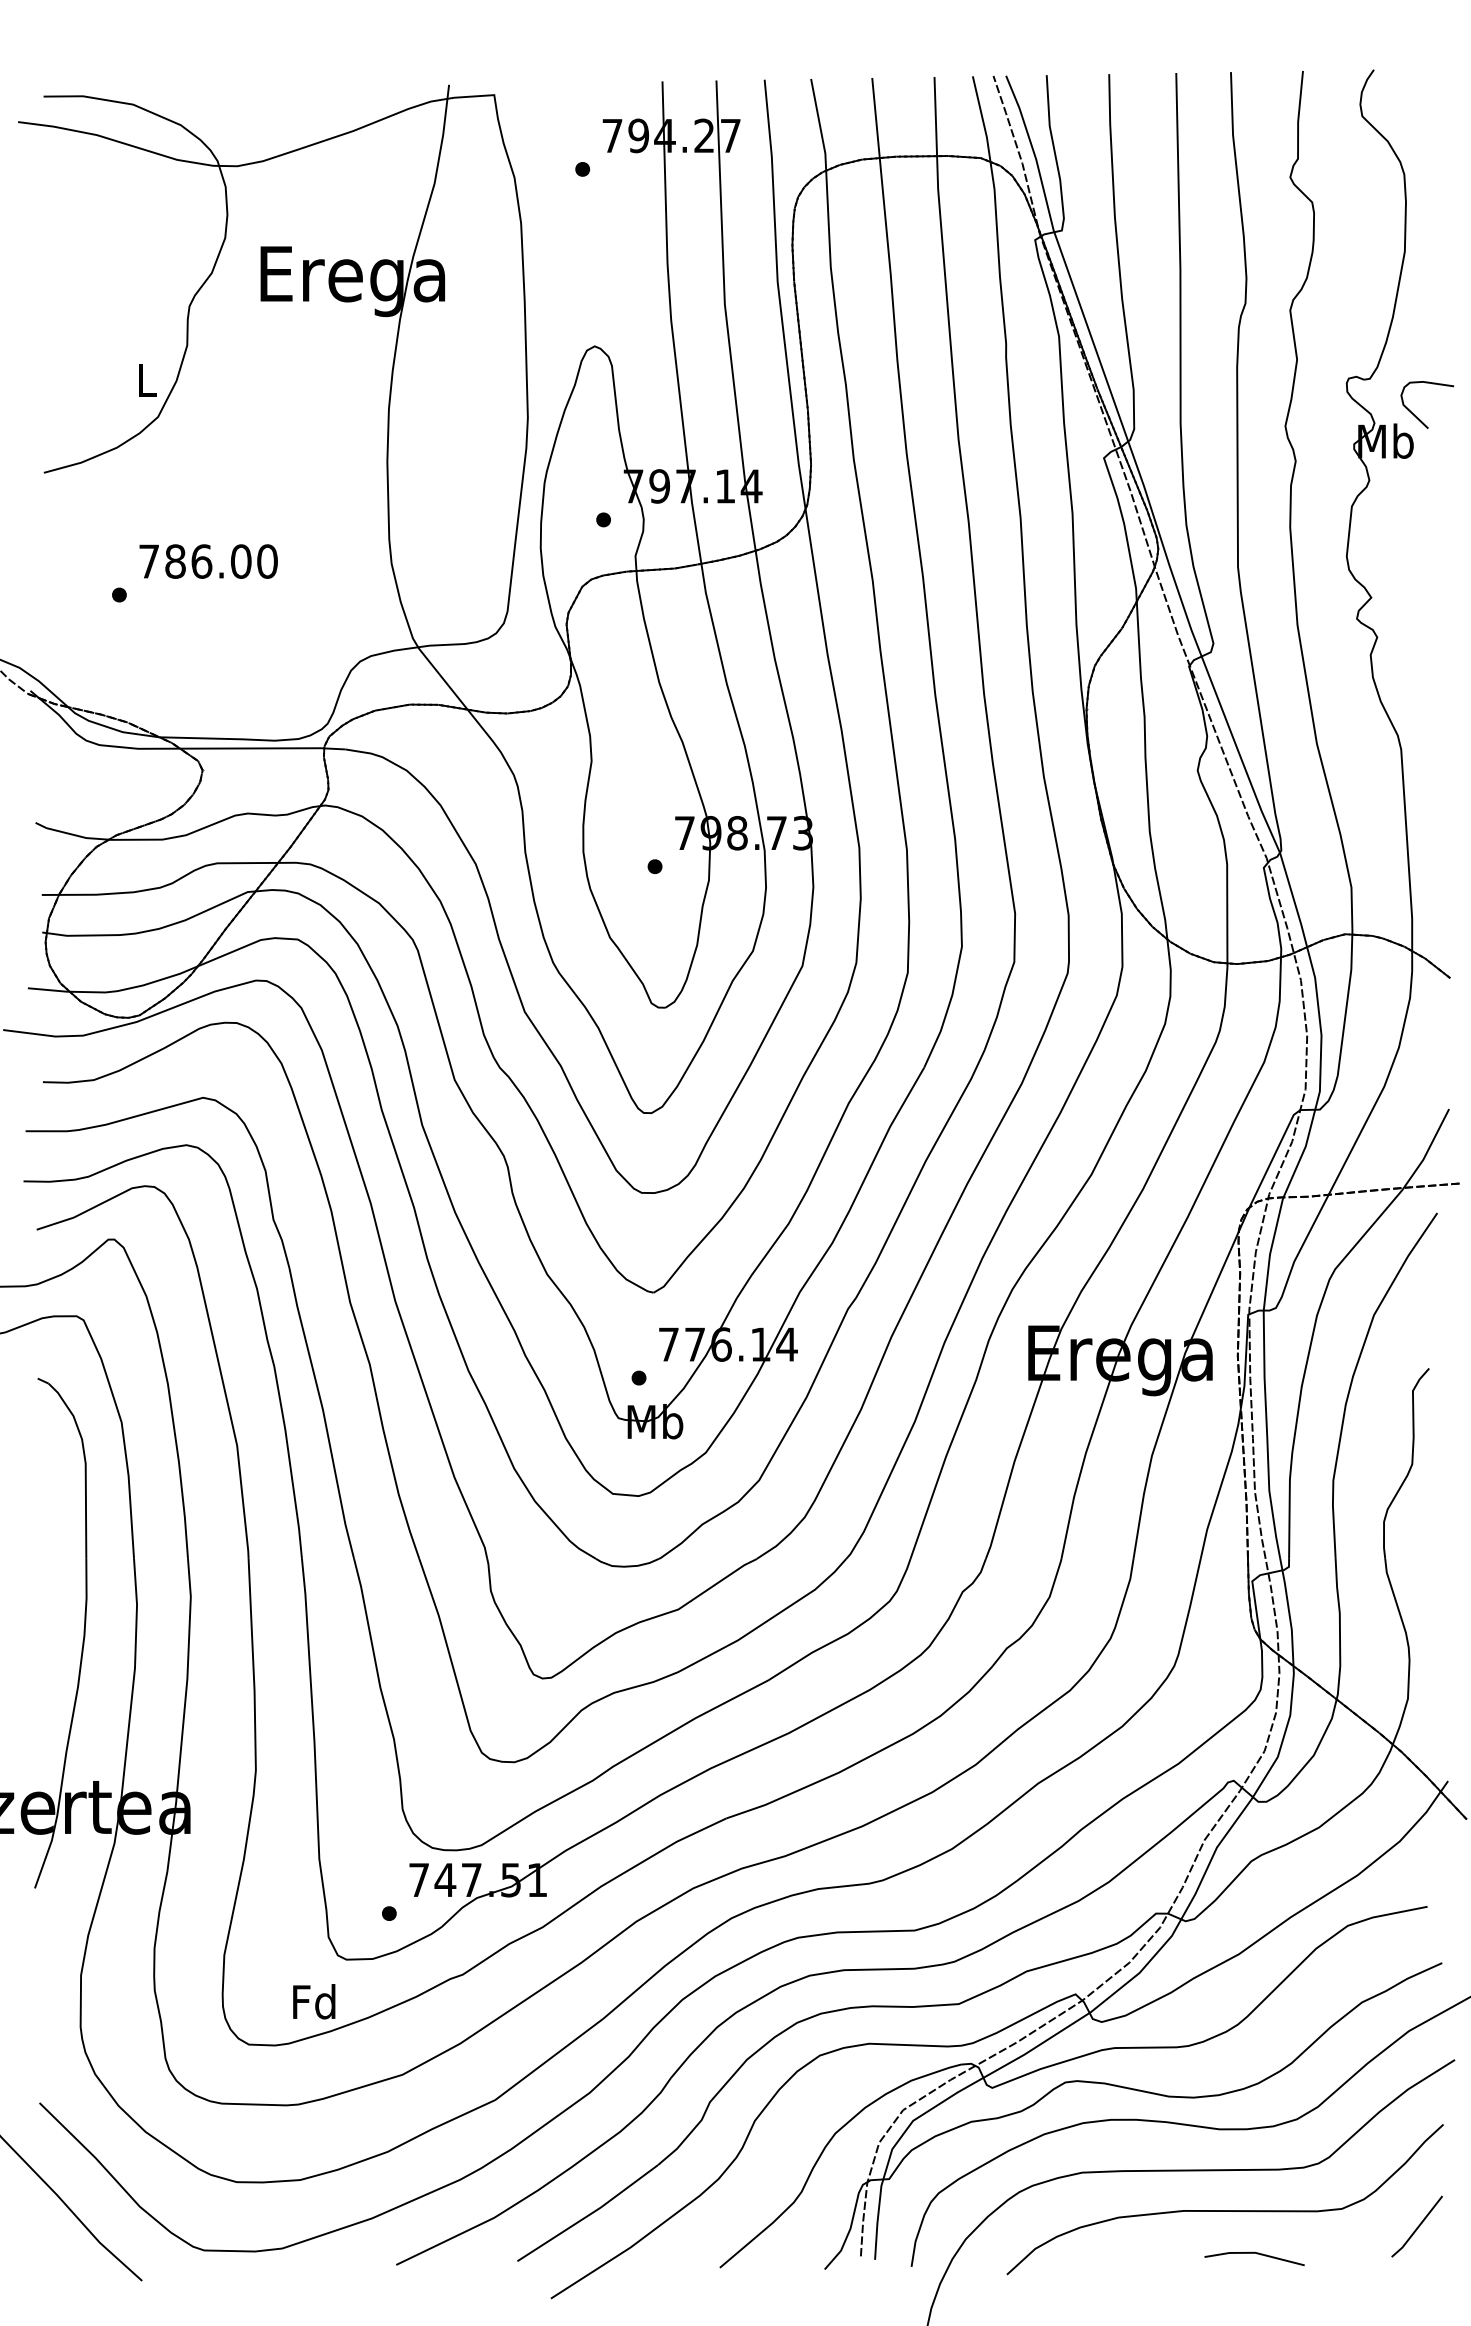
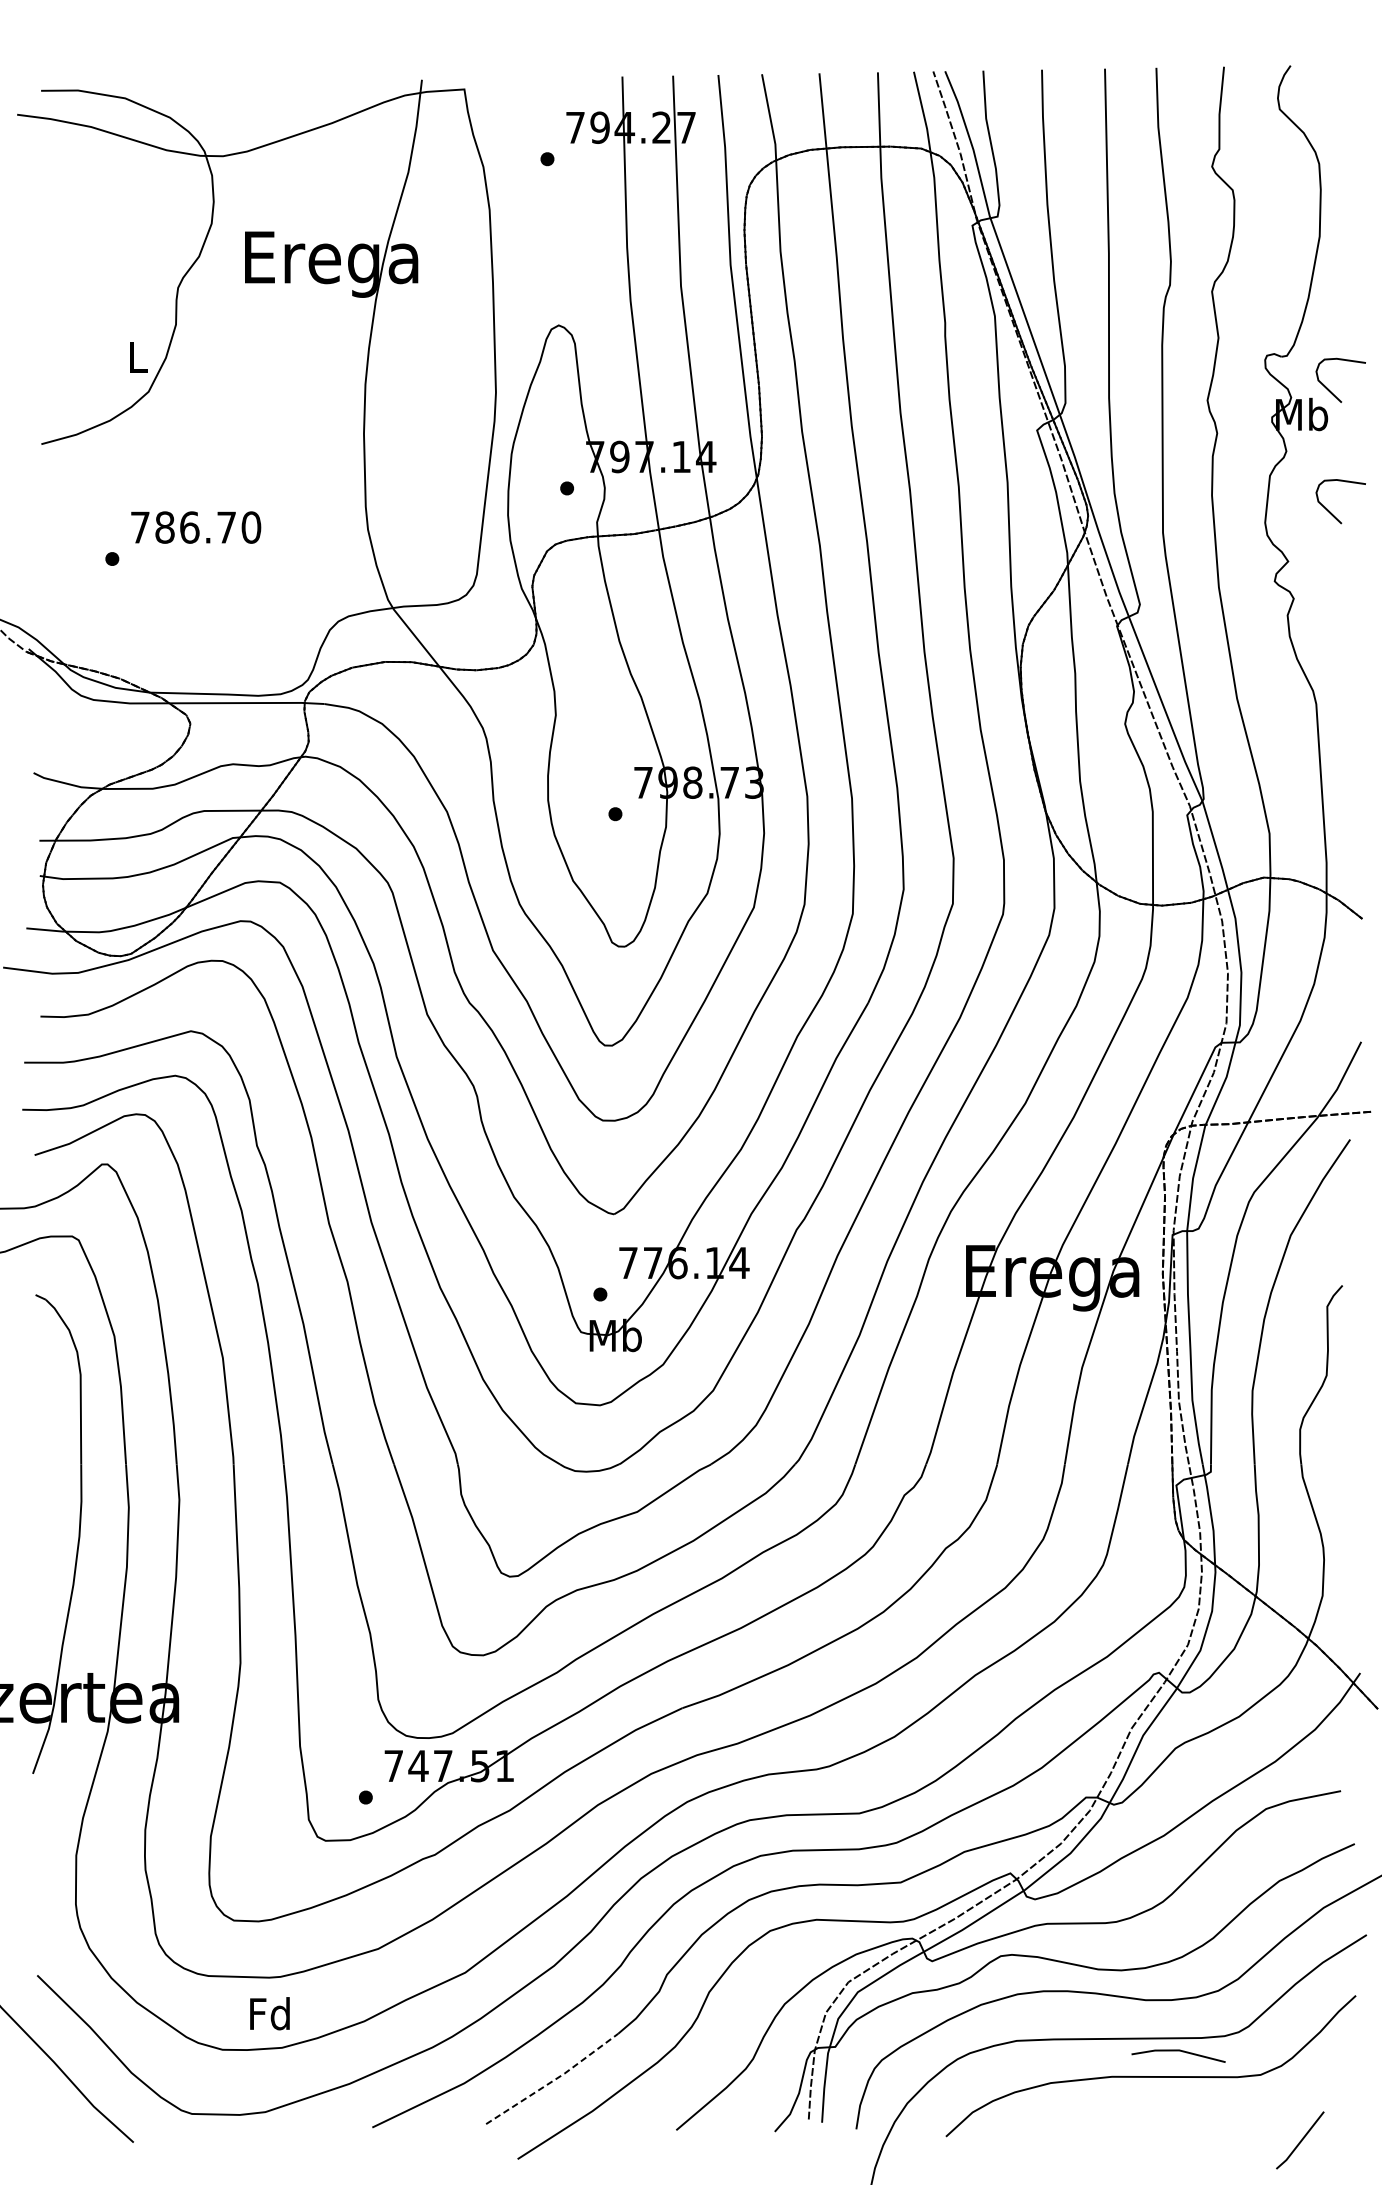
curve: (1416, 544) -> (1330, 511), added
text: (241, 561) -> (226, 527), 786.00 -> 786.70
text: (314, 2001) -> (270, 2013), moved
line: (589, 2214) -> (553, 2080), solid -> dashed
line: (1417, 2226) -> (1300, 2140), moved
line: (1254, 2253) -> (1178, 2051), moved

